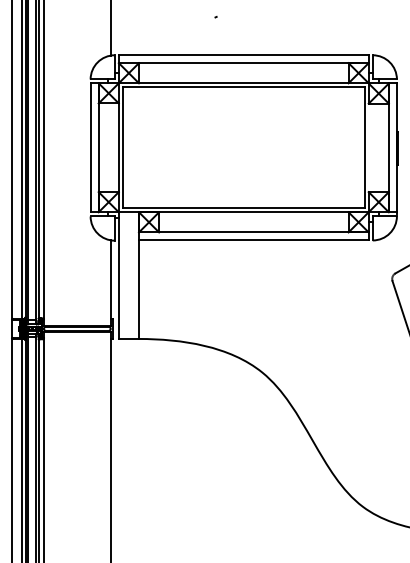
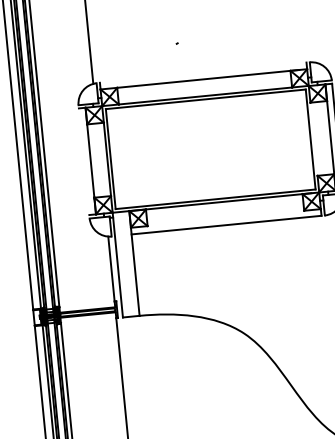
line: (243, 55) -> (203, 73), removed
line: (90, 147) -> (83, 161), removed
line: (259, 232) -> (230, 218), removed

